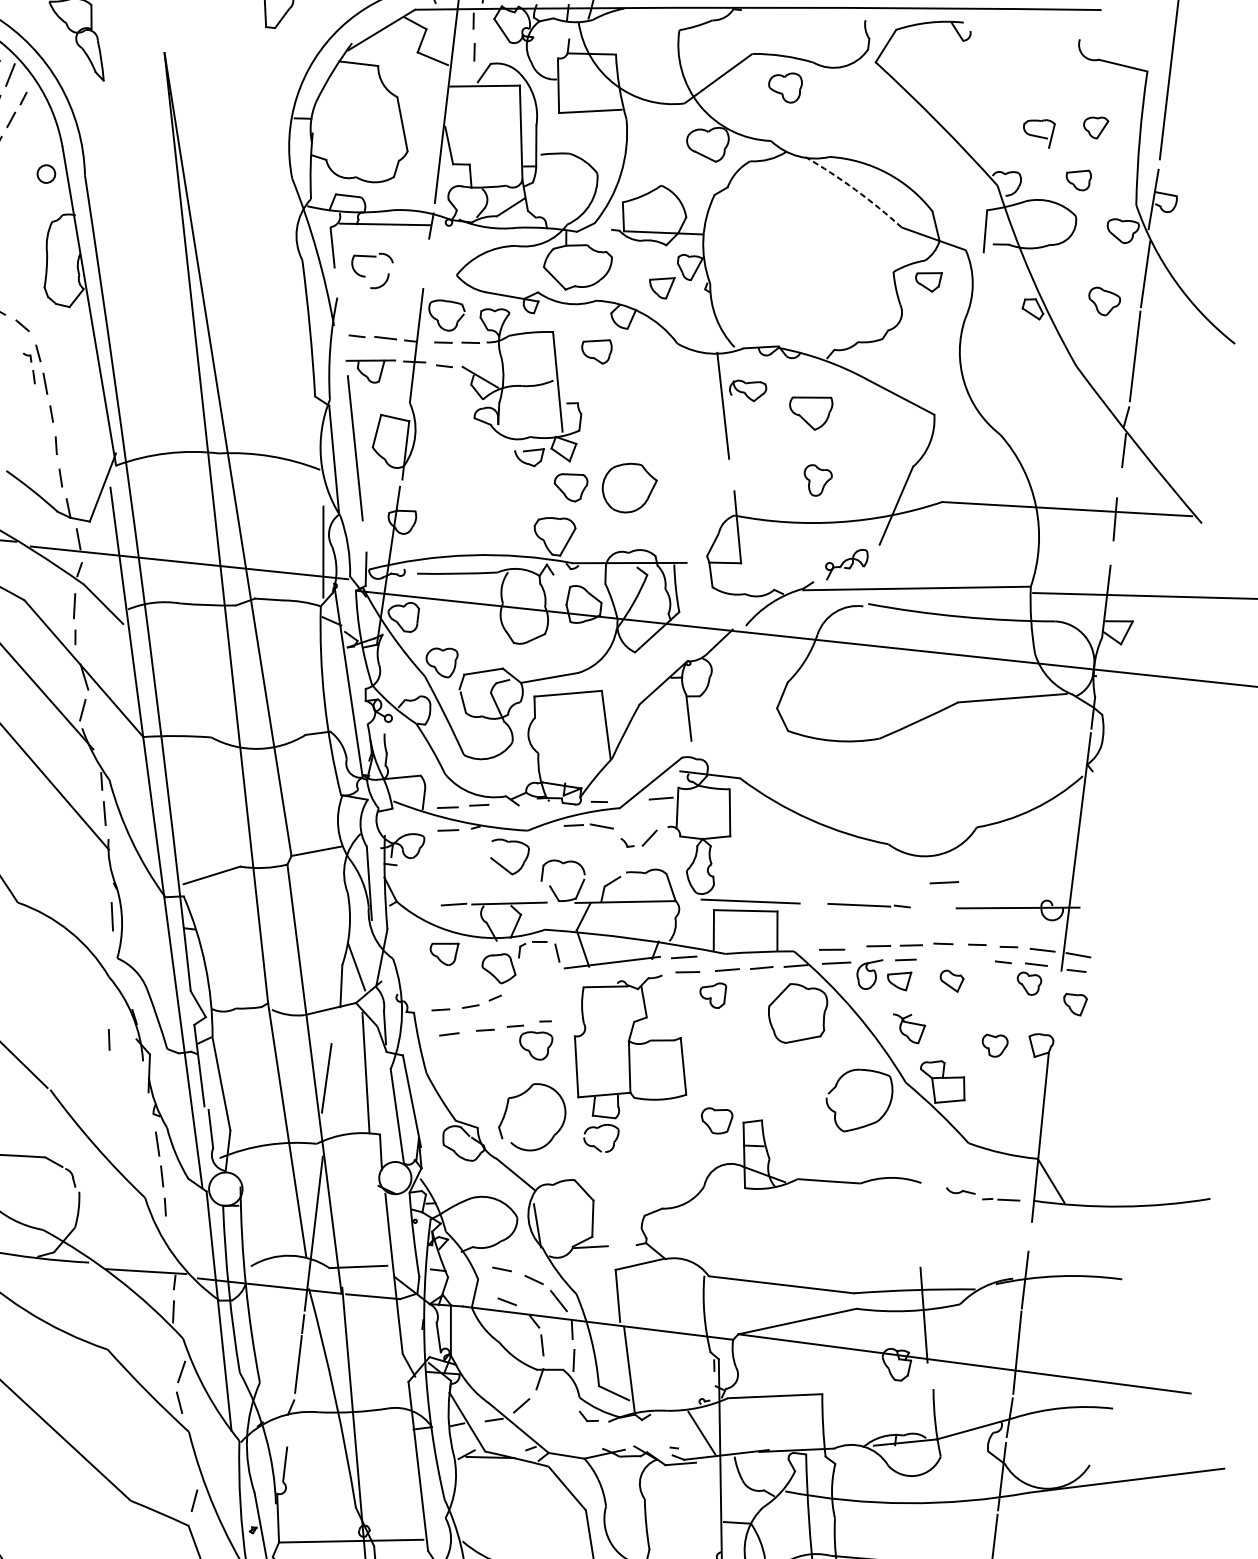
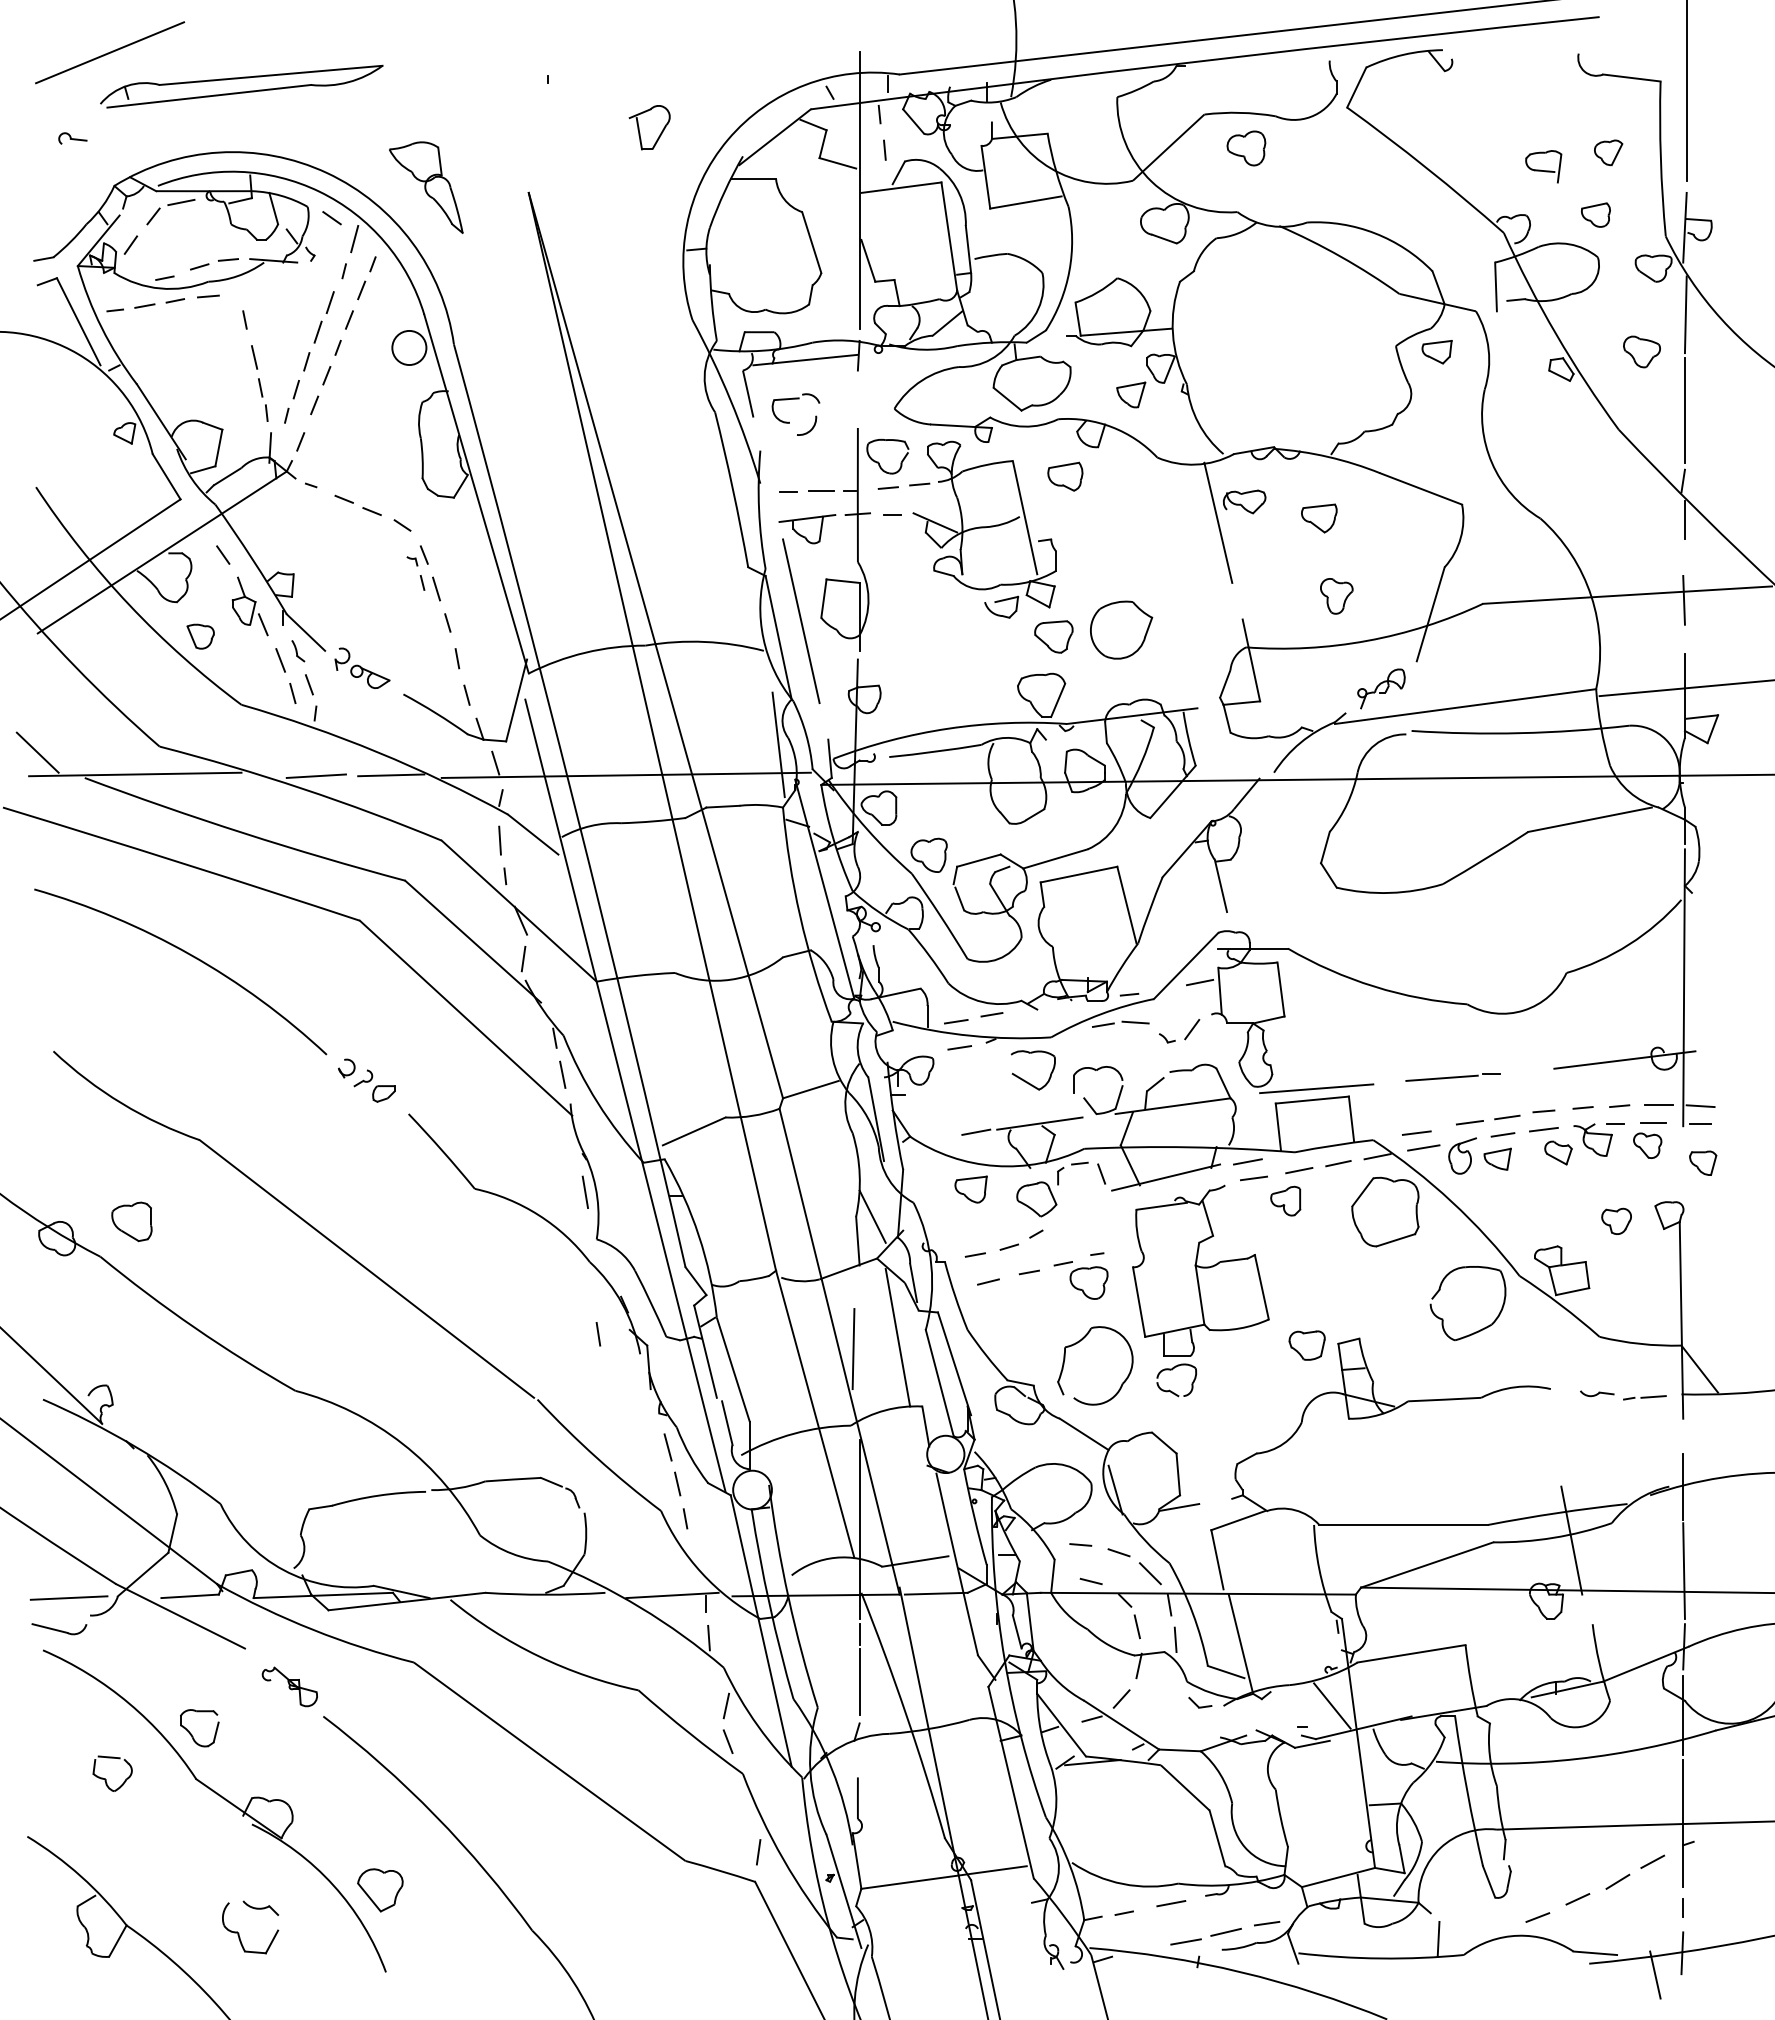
circle: (46, 173) -> (409, 347), size x1.67
arc: (855, 189) -> (1341, 256), dashed -> solid
part: (810, 412) -> (1319, 518), size x0.71
line: (944, 882) -> (1536, 1040), removed
line: (941, 959) -> (1543, 1129), added
part: (907, 1027) -> (1592, 1139), moved

